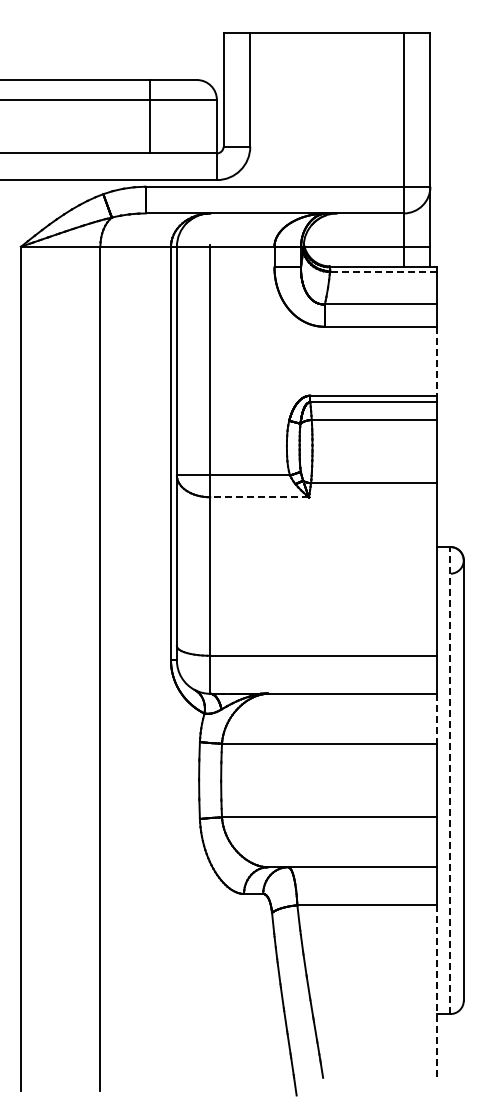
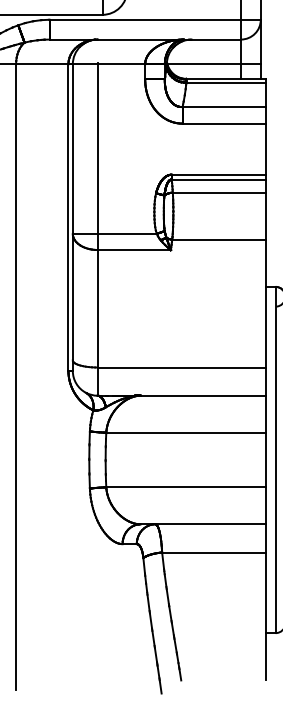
line: (383, 272) -> (226, 83), dashed -> solid
line: (437, 361) -> (266, 149), dashed -> solid
line: (259, 497) -> (134, 250), dashed -> solid
line: (437, 718) -> (266, 414), dashed -> solid
line: (450, 780) -> (275, 459), dashed -> solid
line: (437, 992) -> (266, 617), dashed -> solid

